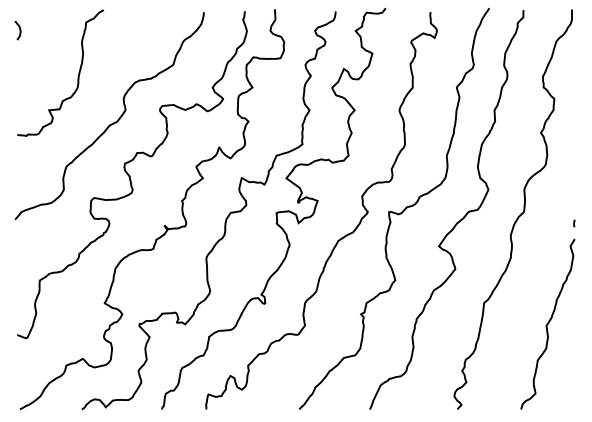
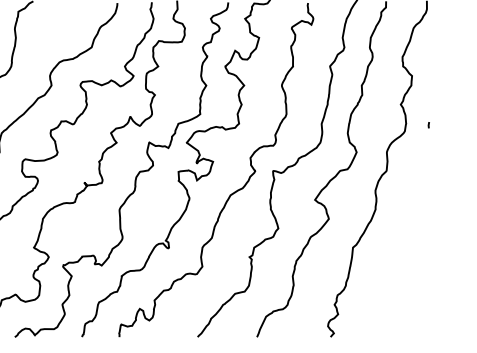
line: (574, 223) -> (429, 125), moved
curve: (547, 323) -> (406, 264), removed

